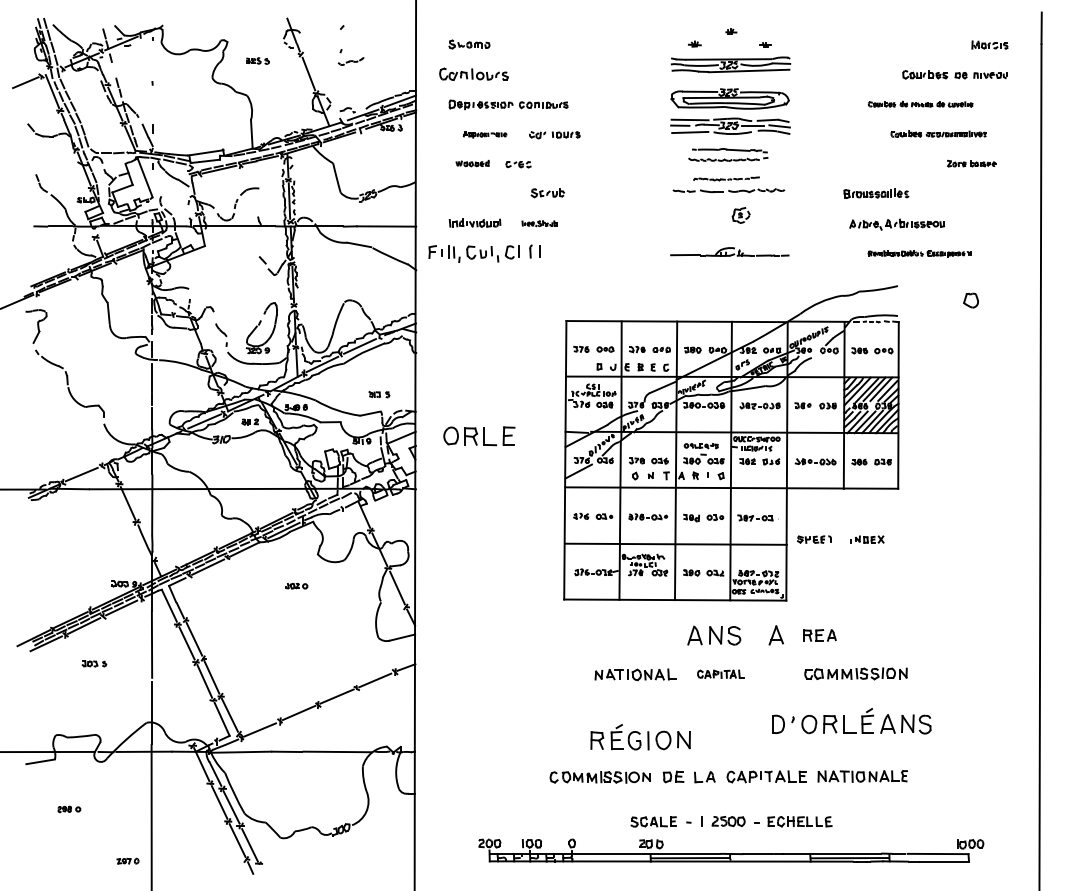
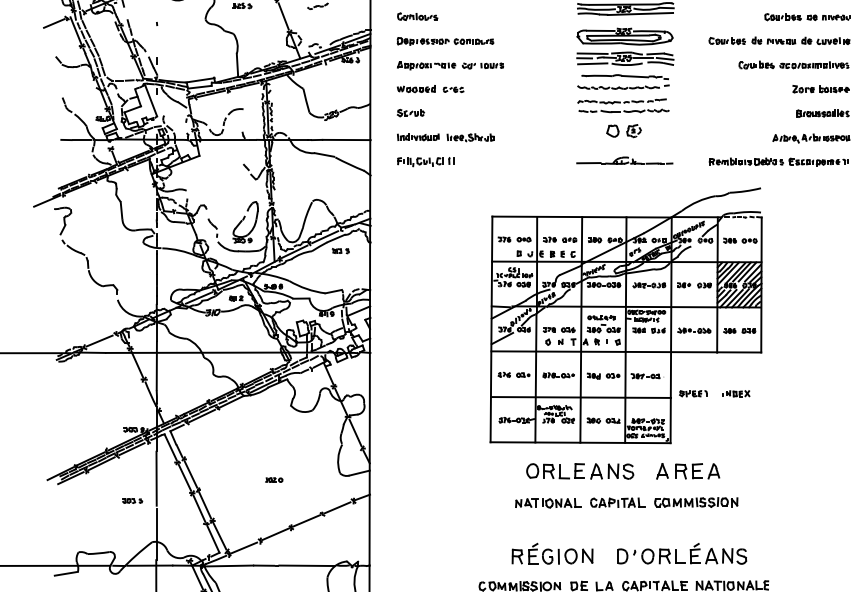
part: (474, 74) -> (417, 16), size x0.71
part: (920, 104) -> (779, 41), size x1.67
part: (938, 133) -> (793, 64), size x1.43
part: (484, 134) -> (426, 65), size x1.67
part: (728, 154) -> (623, 81), size x1.43
part: (472, 163) -> (416, 88), size x1.43
part: (971, 163) -> (820, 88), size x1.43
part: (726, 178) -> (622, 101), size x1.67
part: (547, 193) -> (410, 113), moved
part: (876, 193) -> (823, 113), moved
part: (539, 223) -> (470, 137), size x1.67
part: (896, 224) -> (810, 138), moved
part: (484, 253) -> (426, 161), size x0.62
part: (919, 253) -> (778, 161), size x1.67
part: (971, 300) -> (613, 131), moved
part: (379, 394) -> (340, 251), moved
part: (479, 436) -> (555, 471), moved
part: (296, 586) -> (273, 480), moved
part: (819, 635) -> (697, 471), size x1.67
part: (94, 663) -> (132, 500), moved
part: (855, 673) -> (695, 502), moved
part: (720, 674) -> (617, 503), size x1.43
part: (844, 721) -> (676, 554), moved

